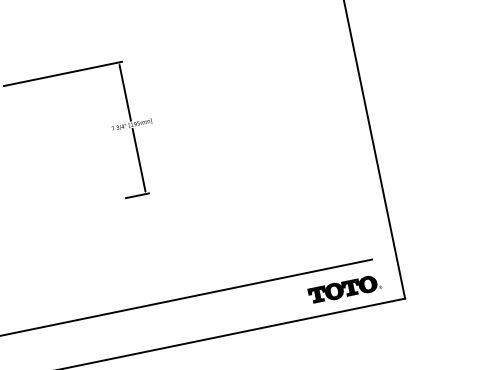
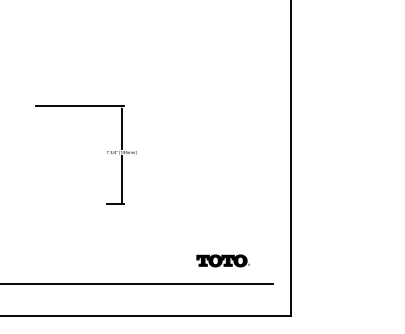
part: (343, 289) -> (222, 260), moved

